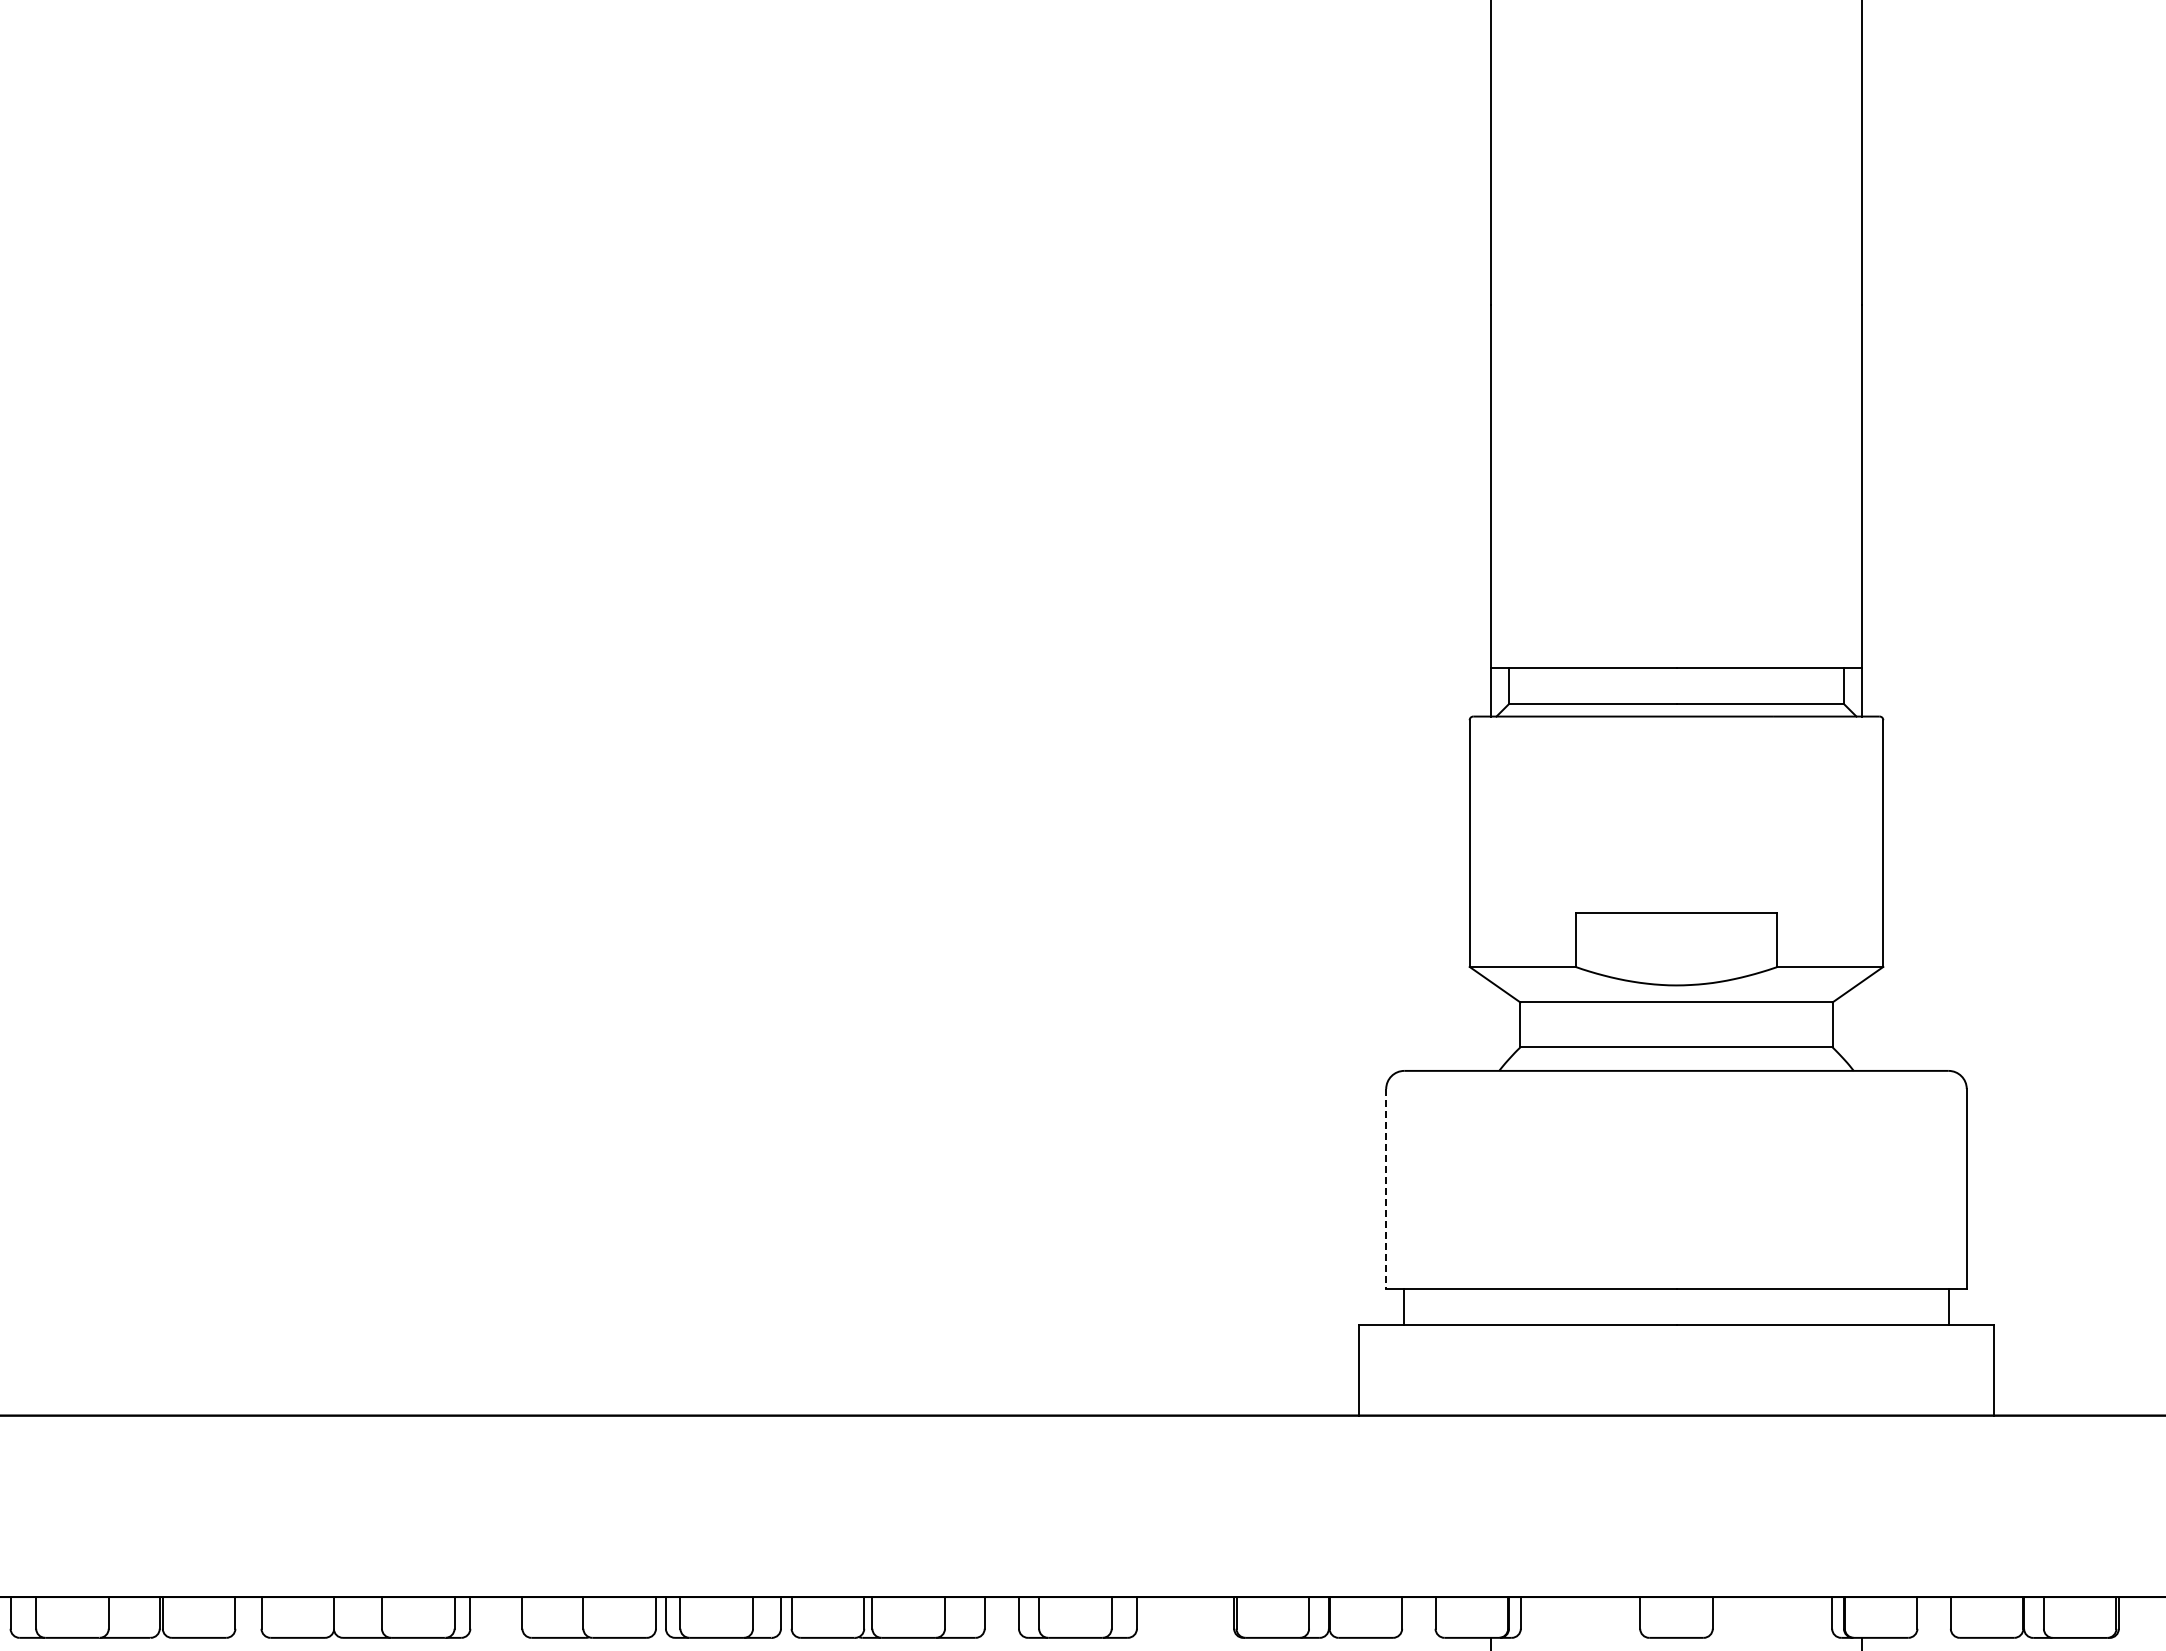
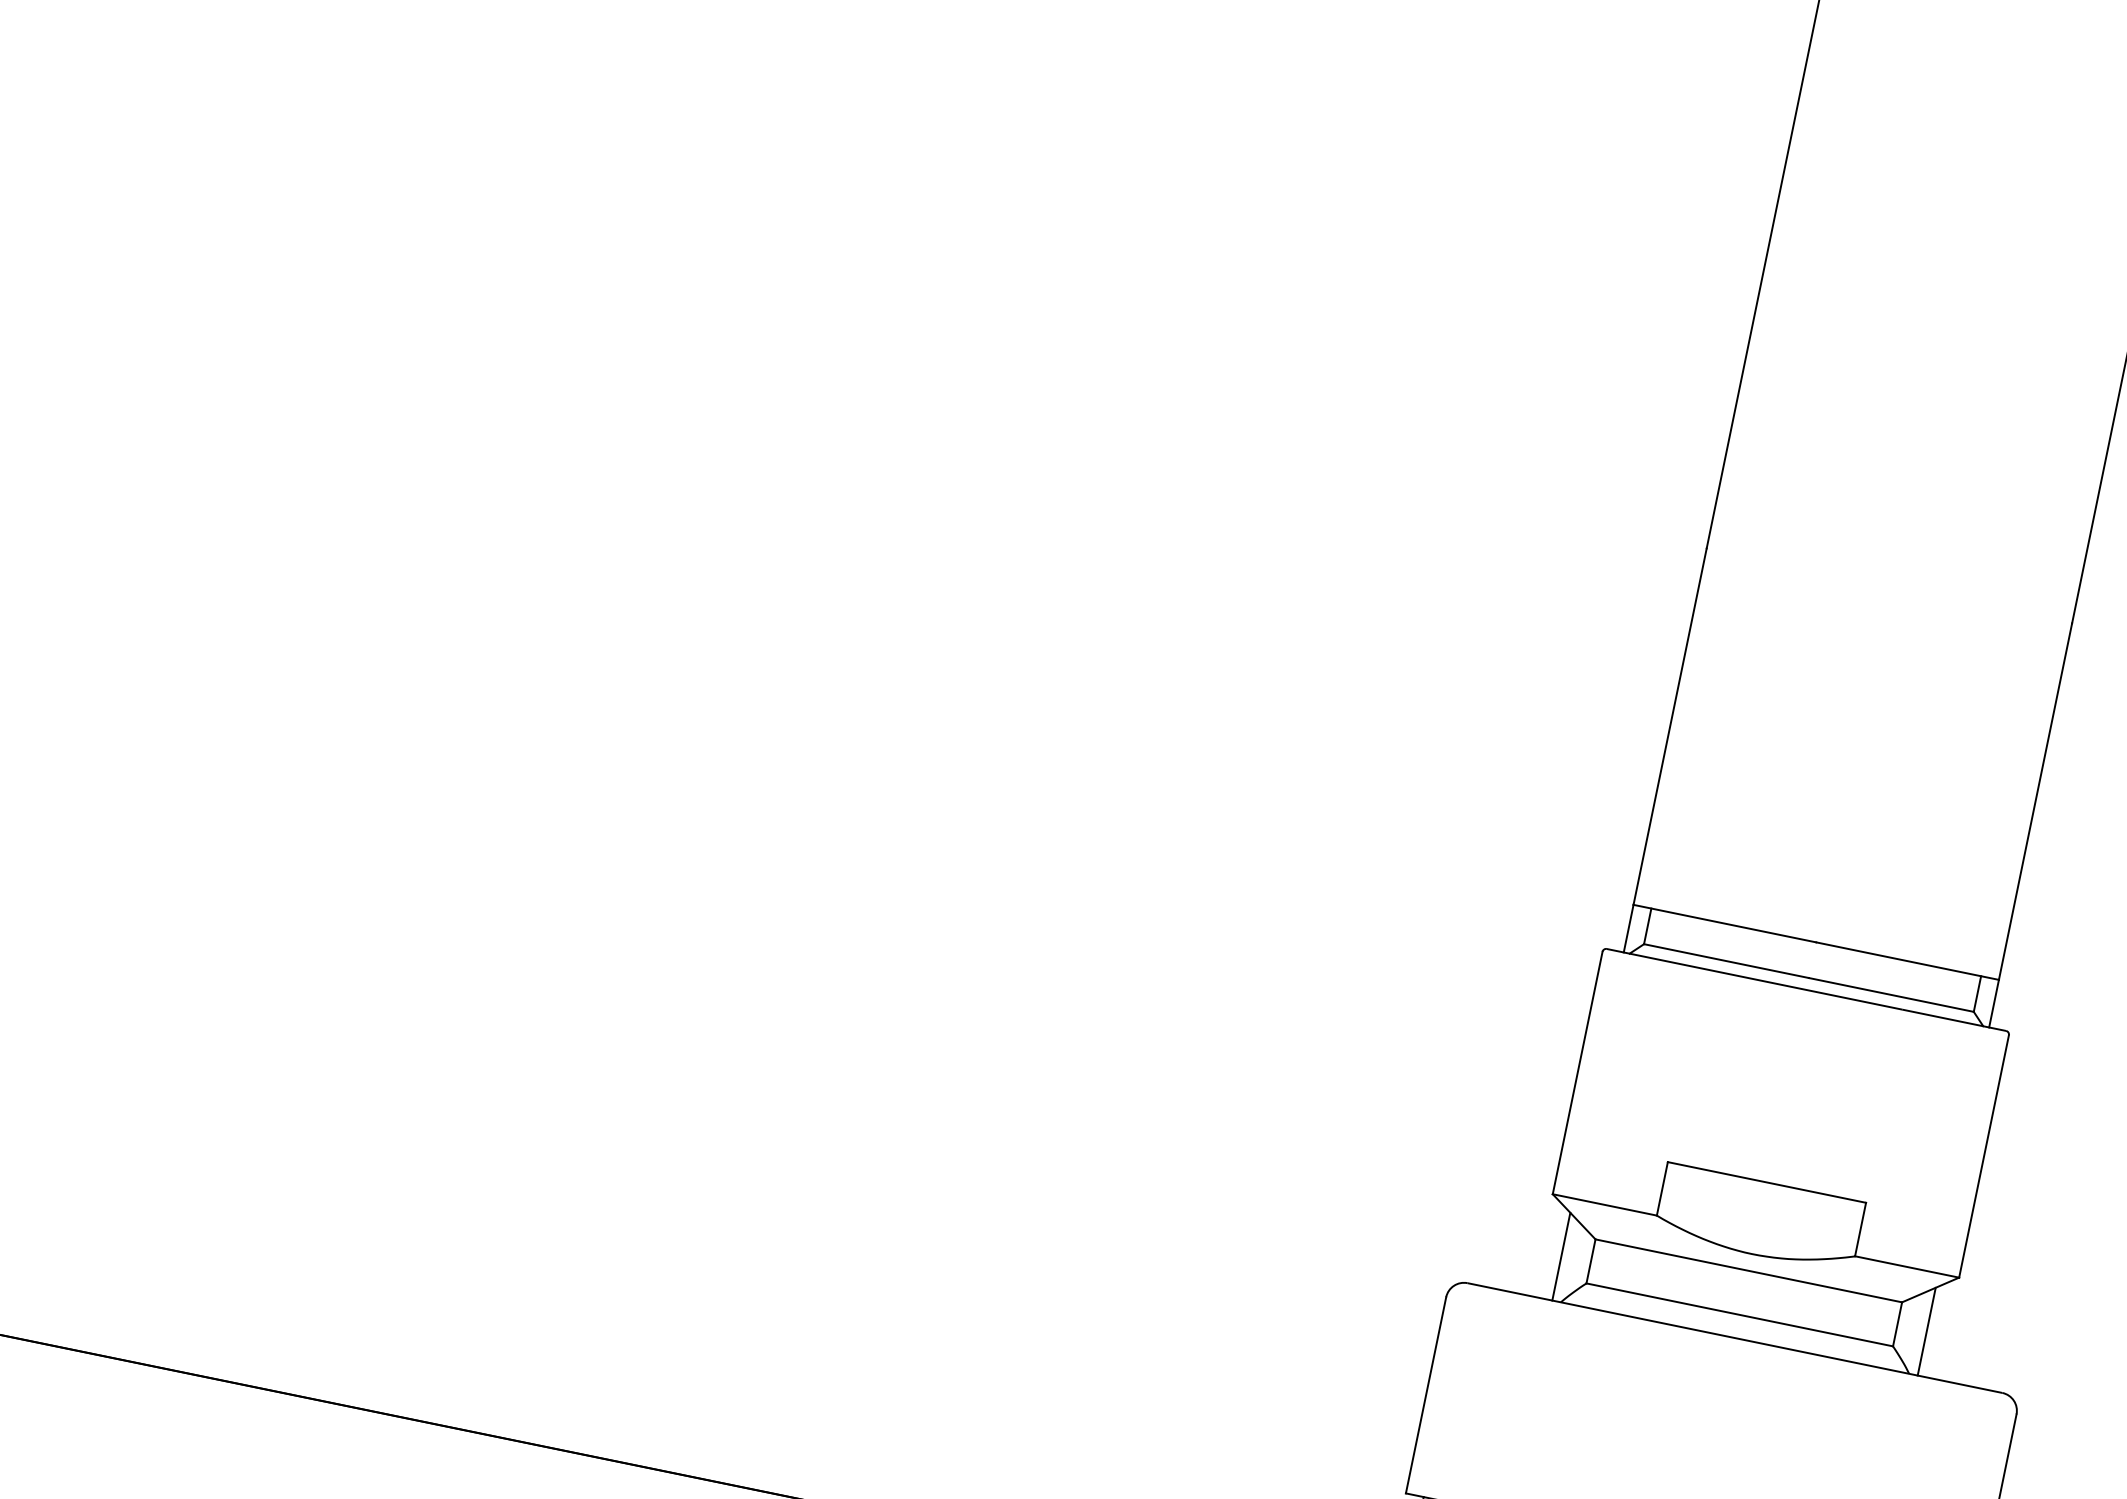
line: (1490, 1025) -> (1561, 1255), added
line: (1862, 1025) -> (1926, 1330), added
line: (1386, 1188) -> (1426, 1395), dashed -> solid

